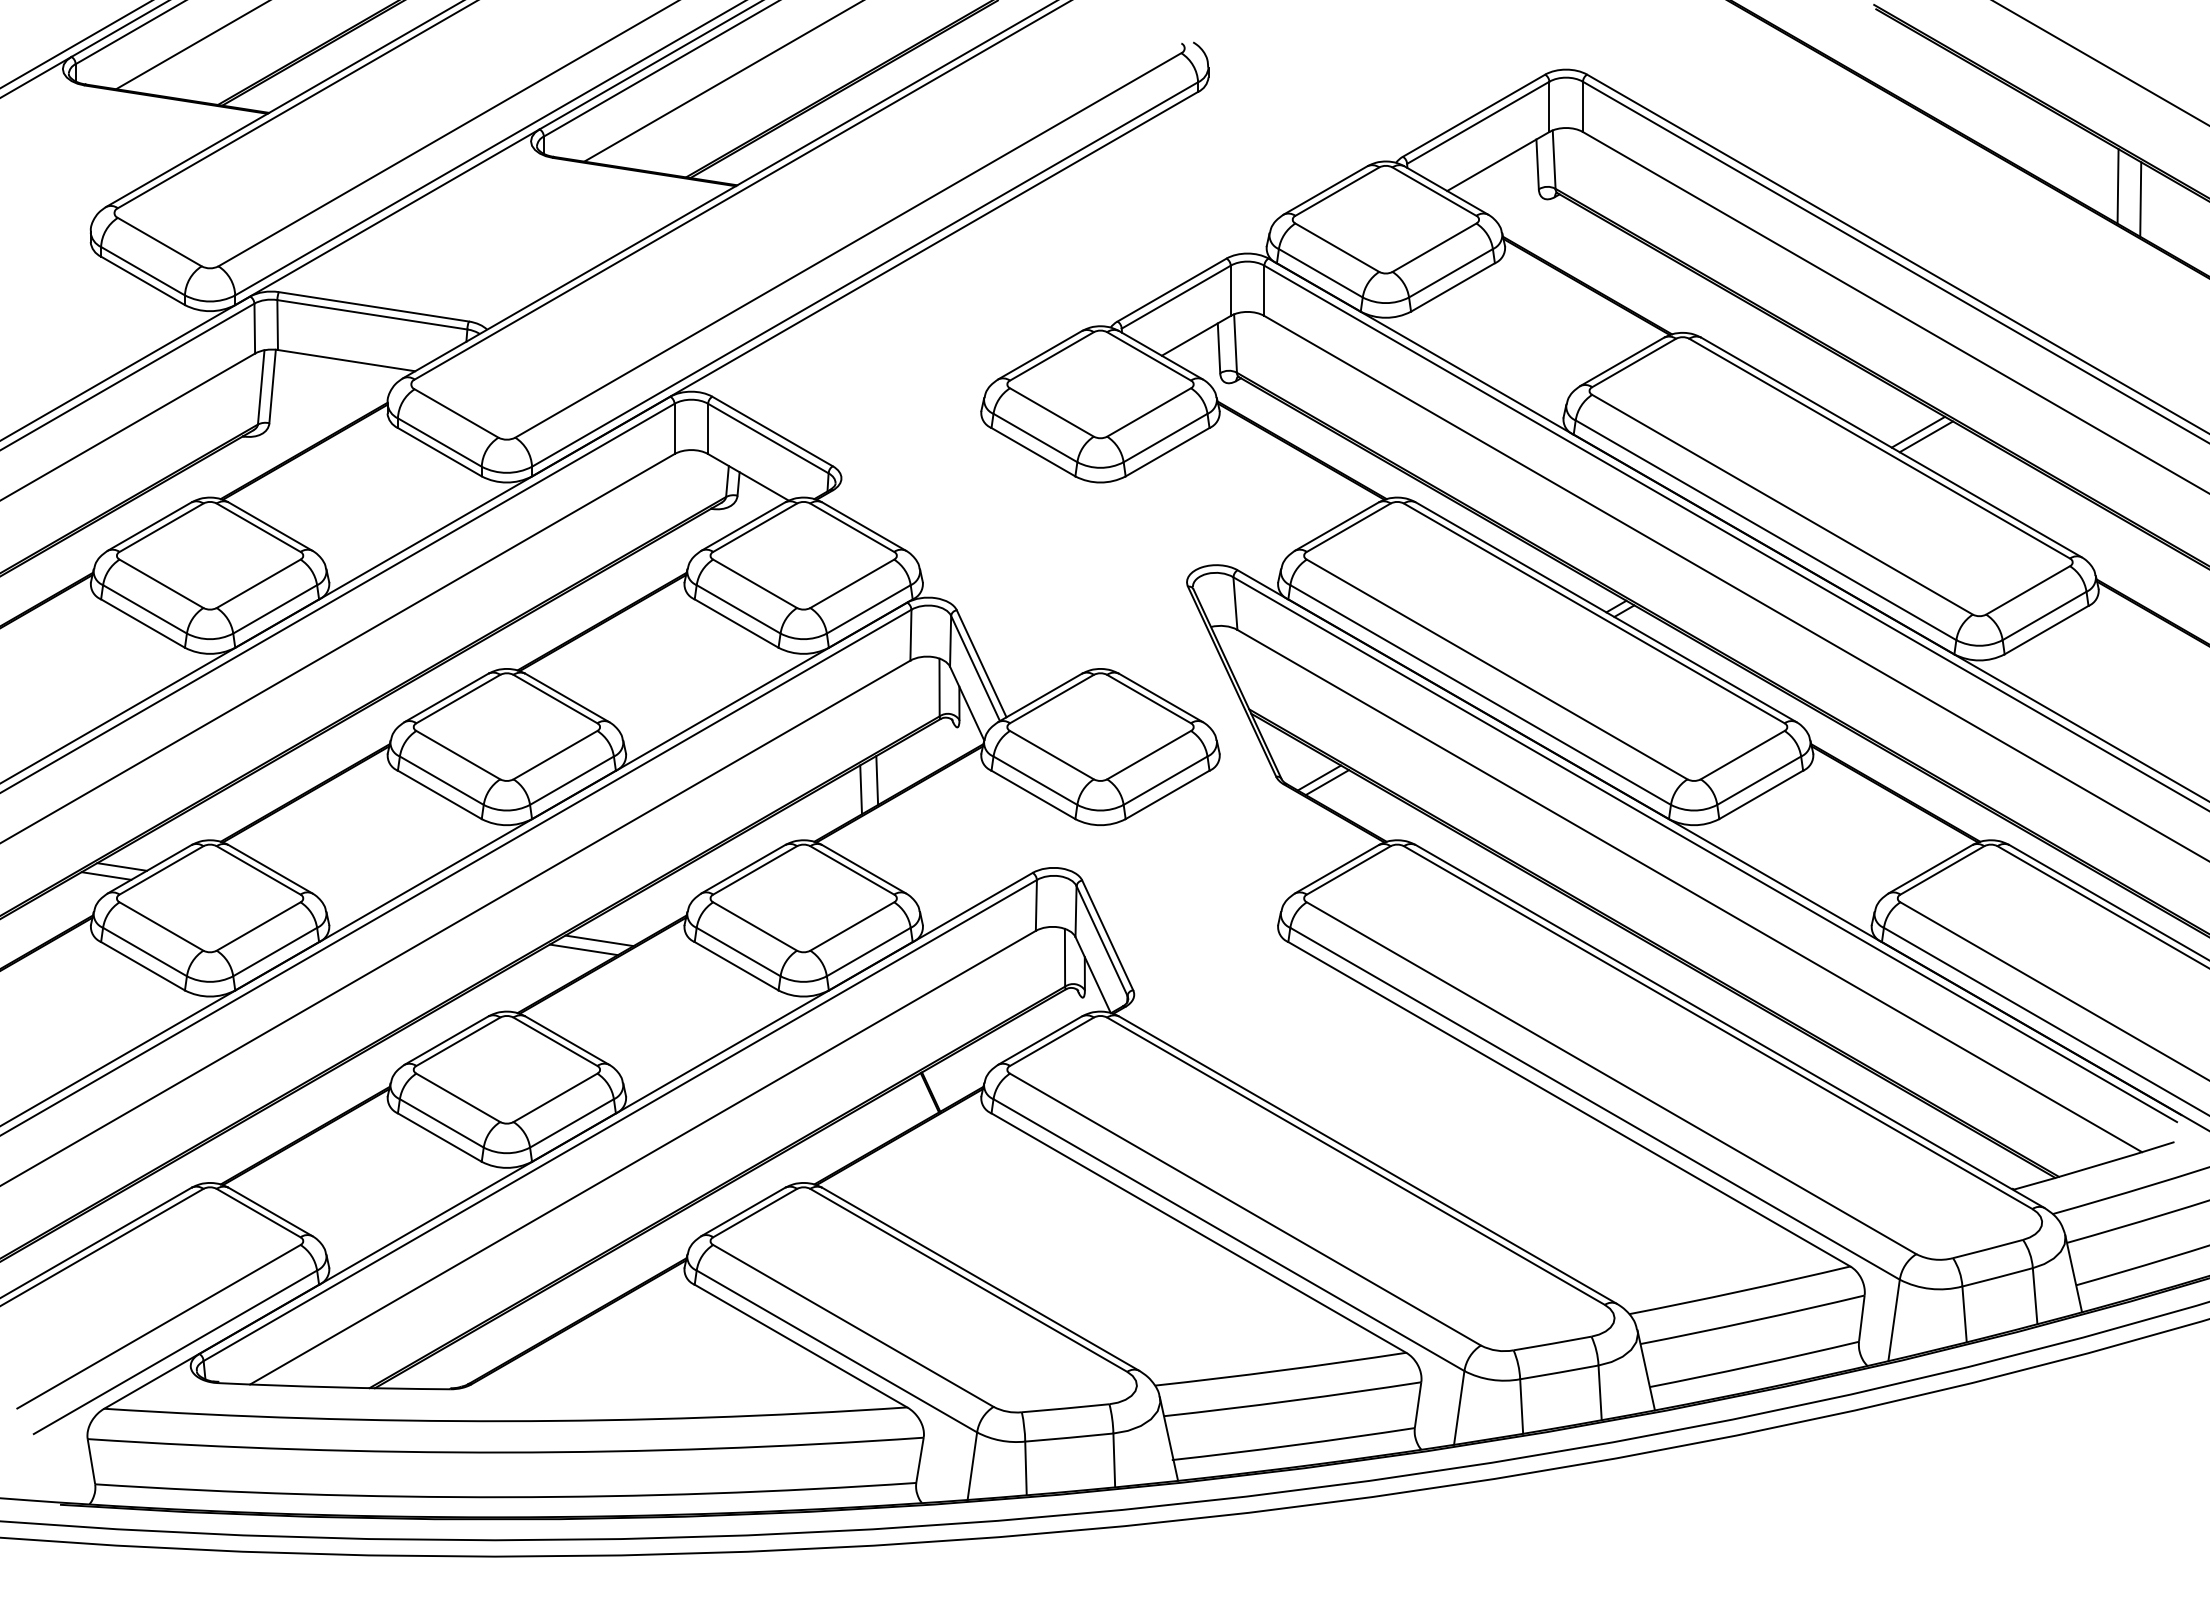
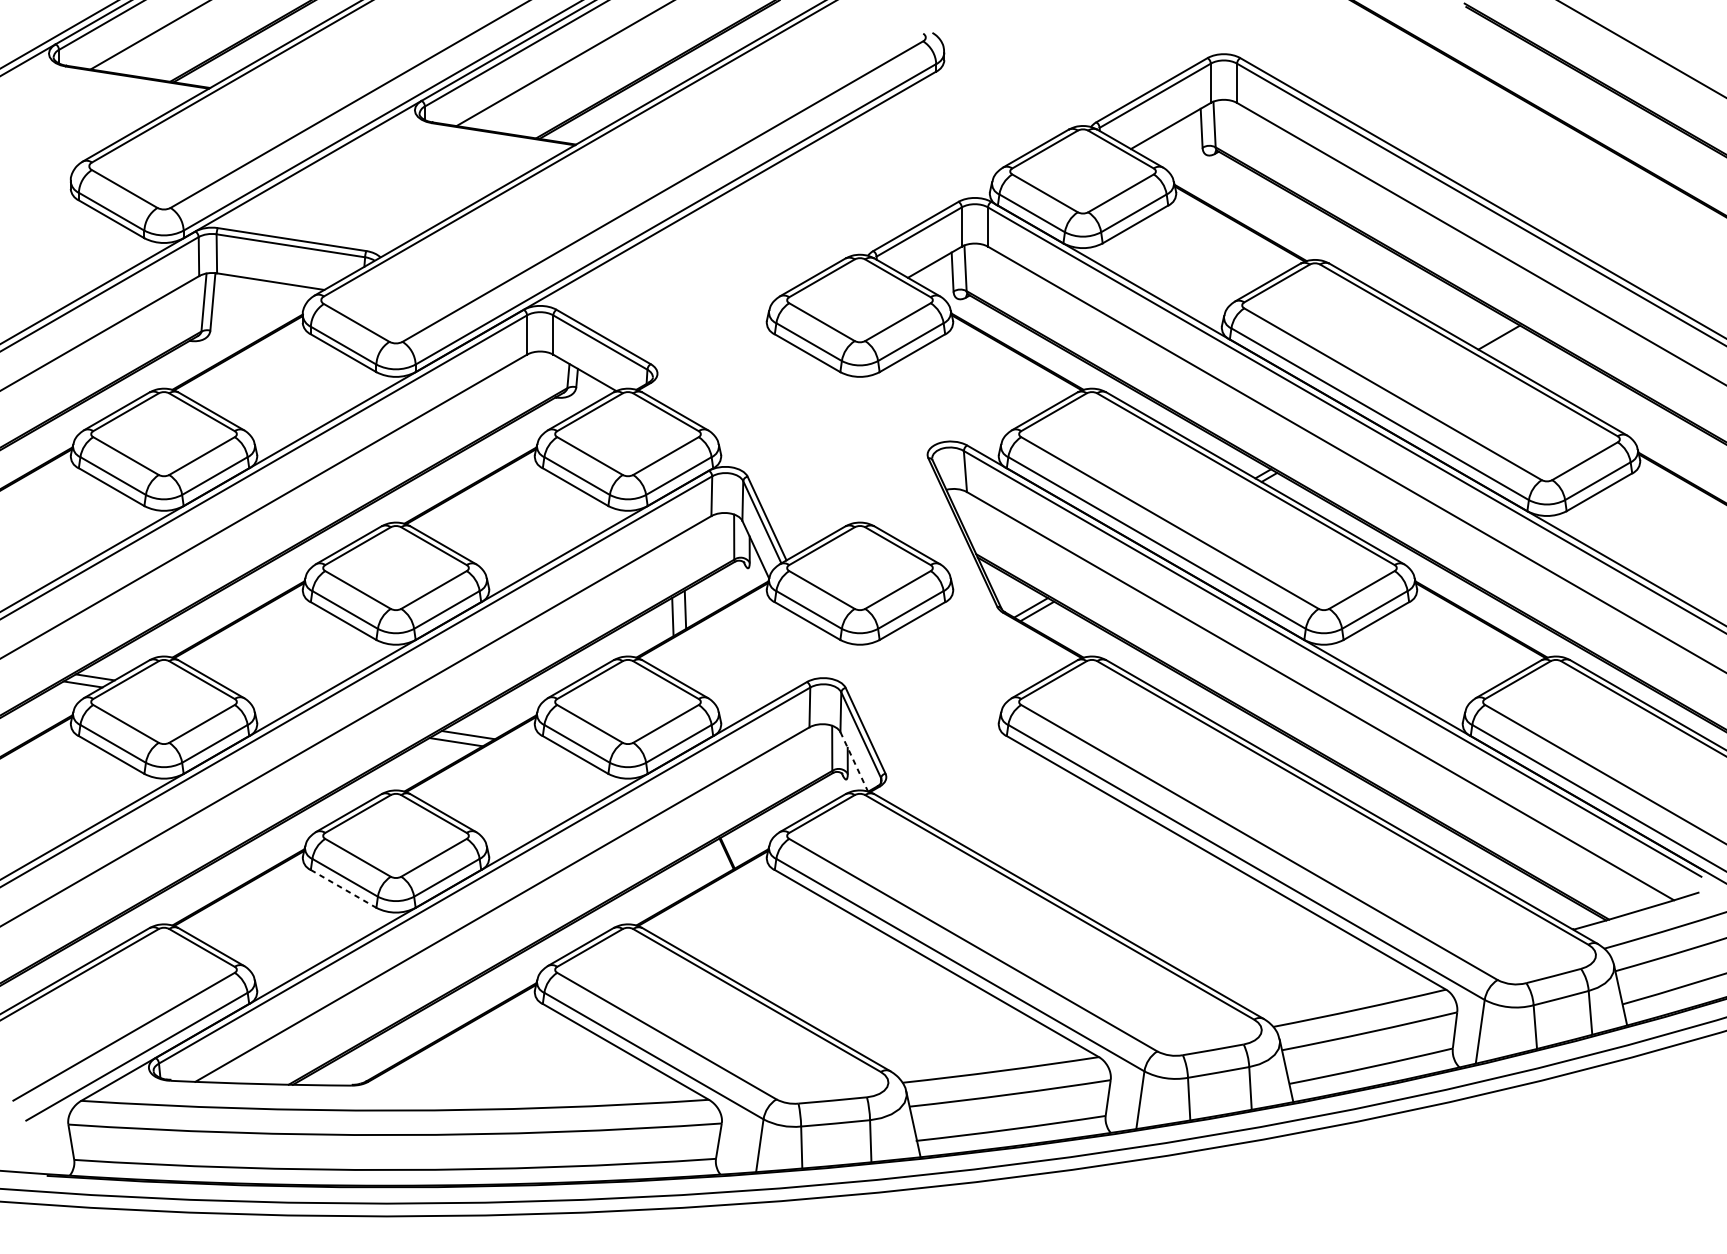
line: (2117, 186) -> (1654, 145), removed
line: (2140, 199) -> (1672, 155), removed
line: (1926, 436) -> (1505, 340), removed
line: (1093, 975) -> (854, 762), solid -> dashed
line: (440, 1137) -> (344, 888), solid -> dashed

